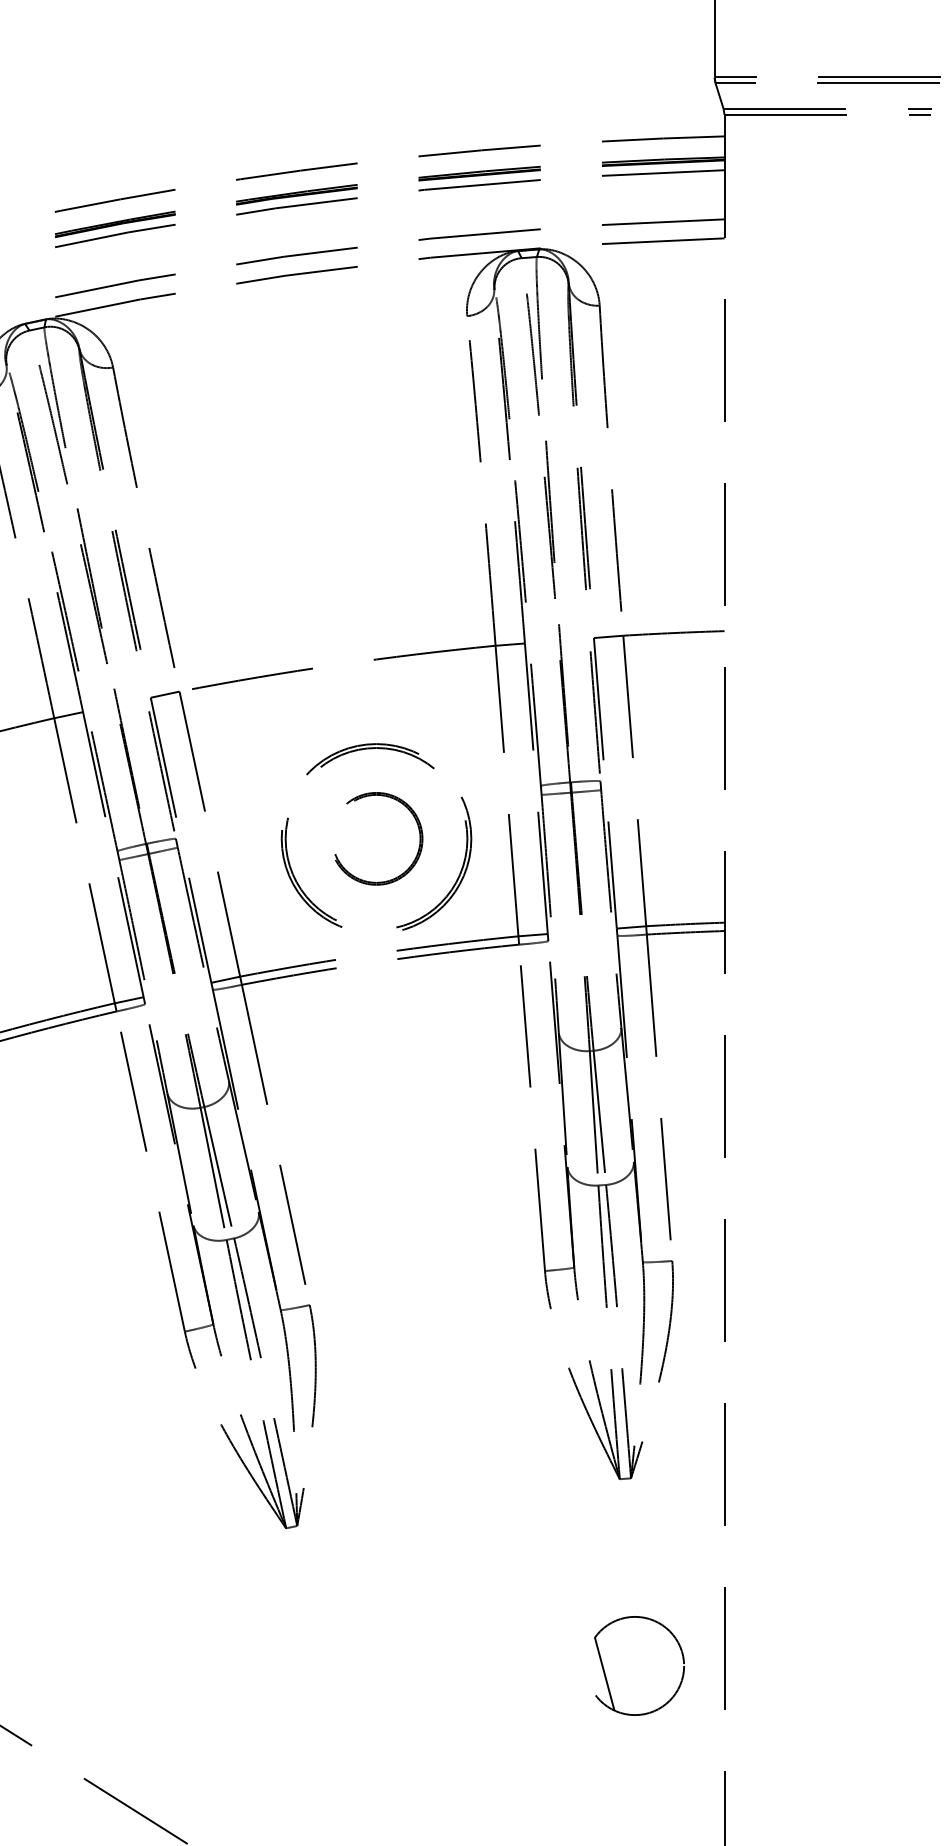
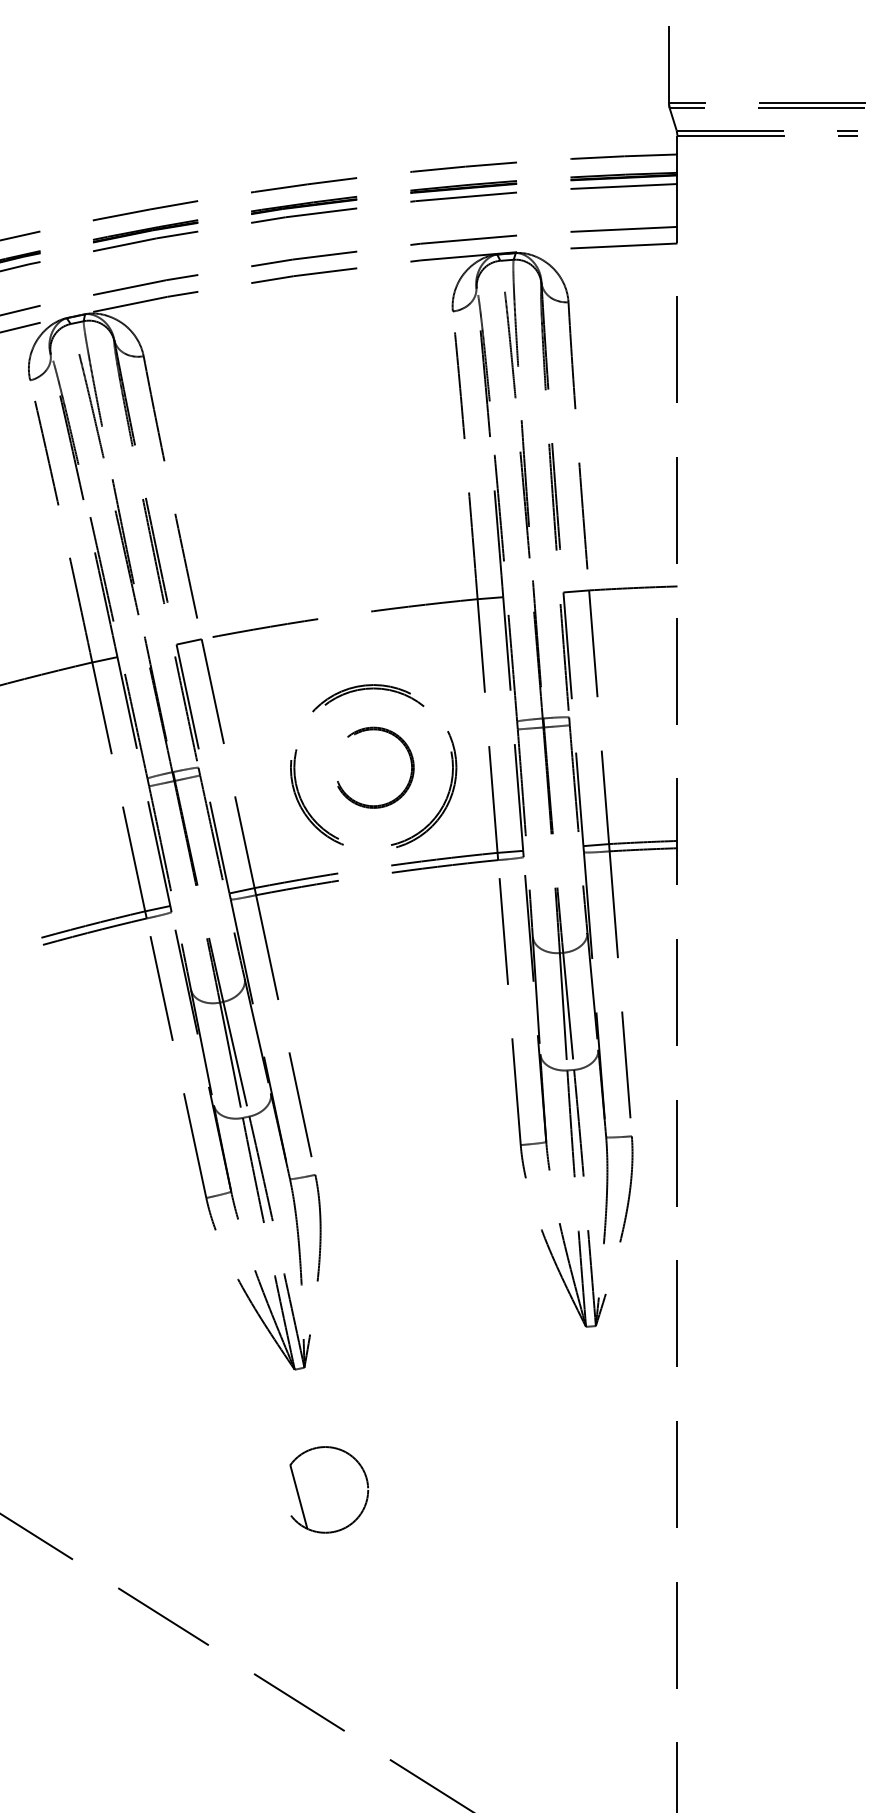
part: (606, 1675) -> (300, 1498), moved

